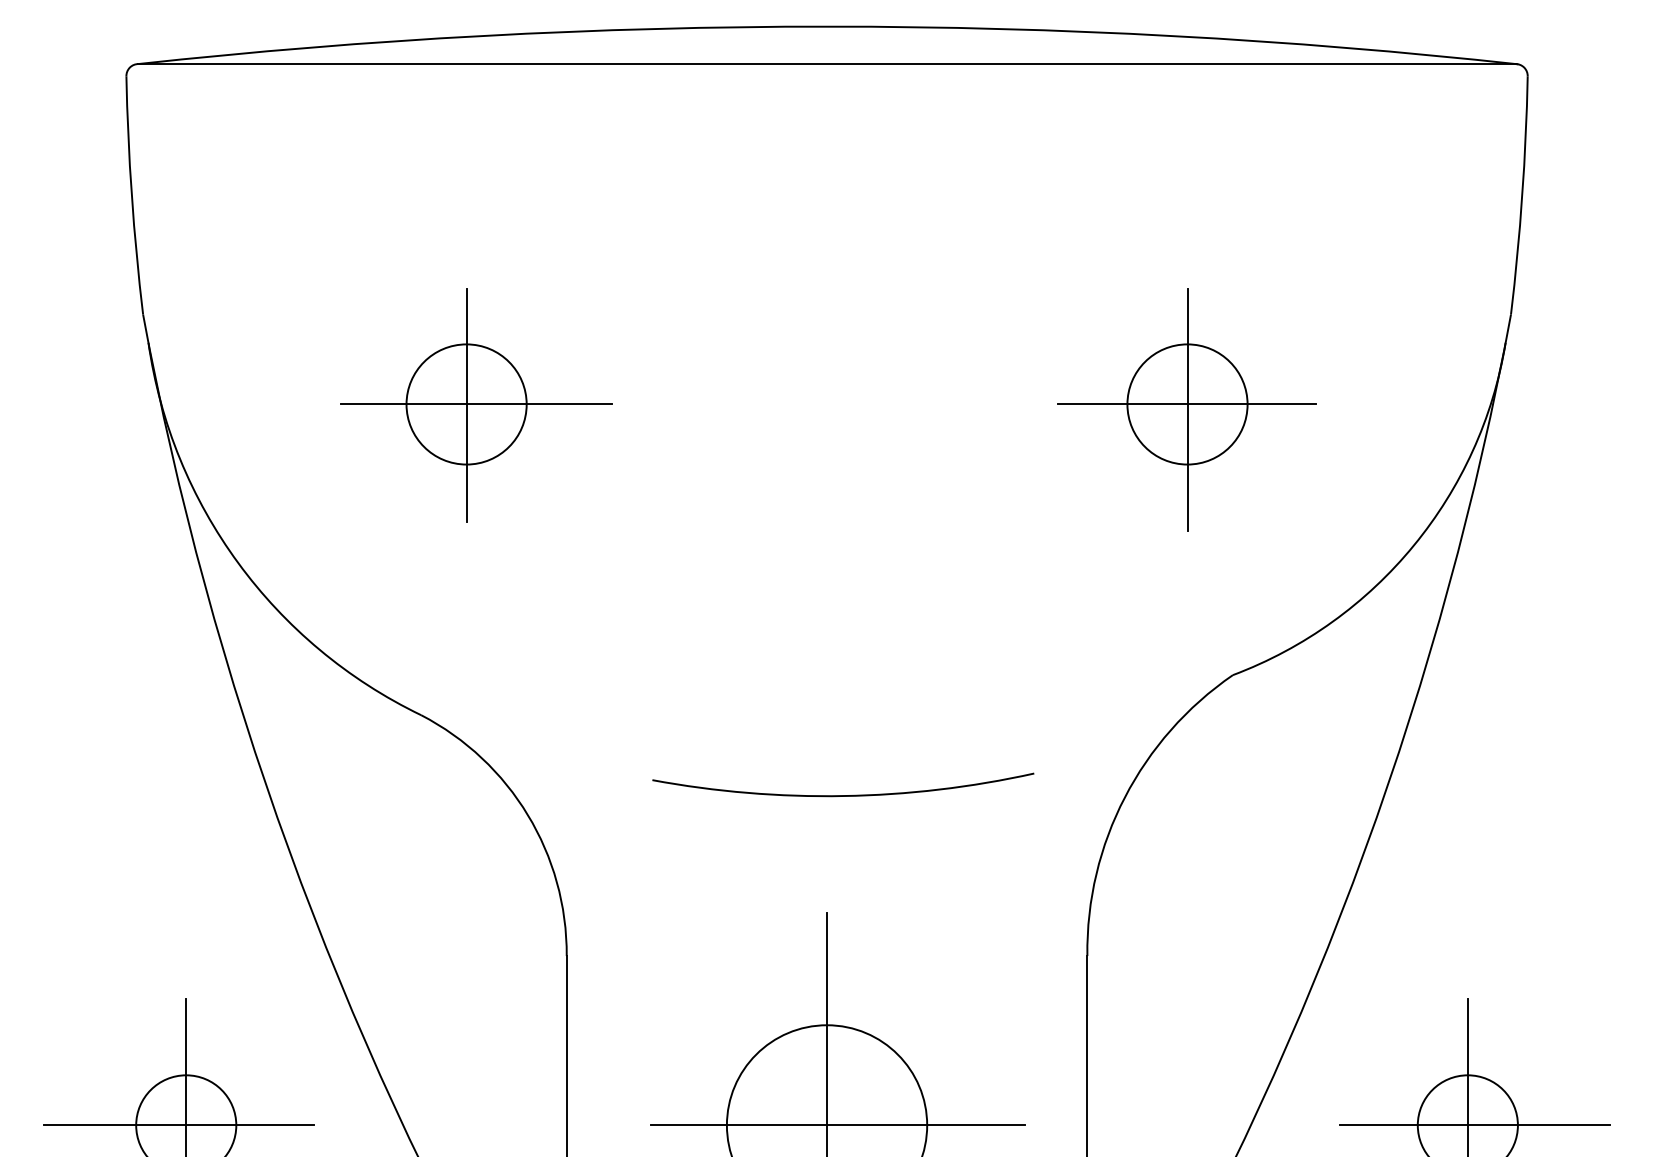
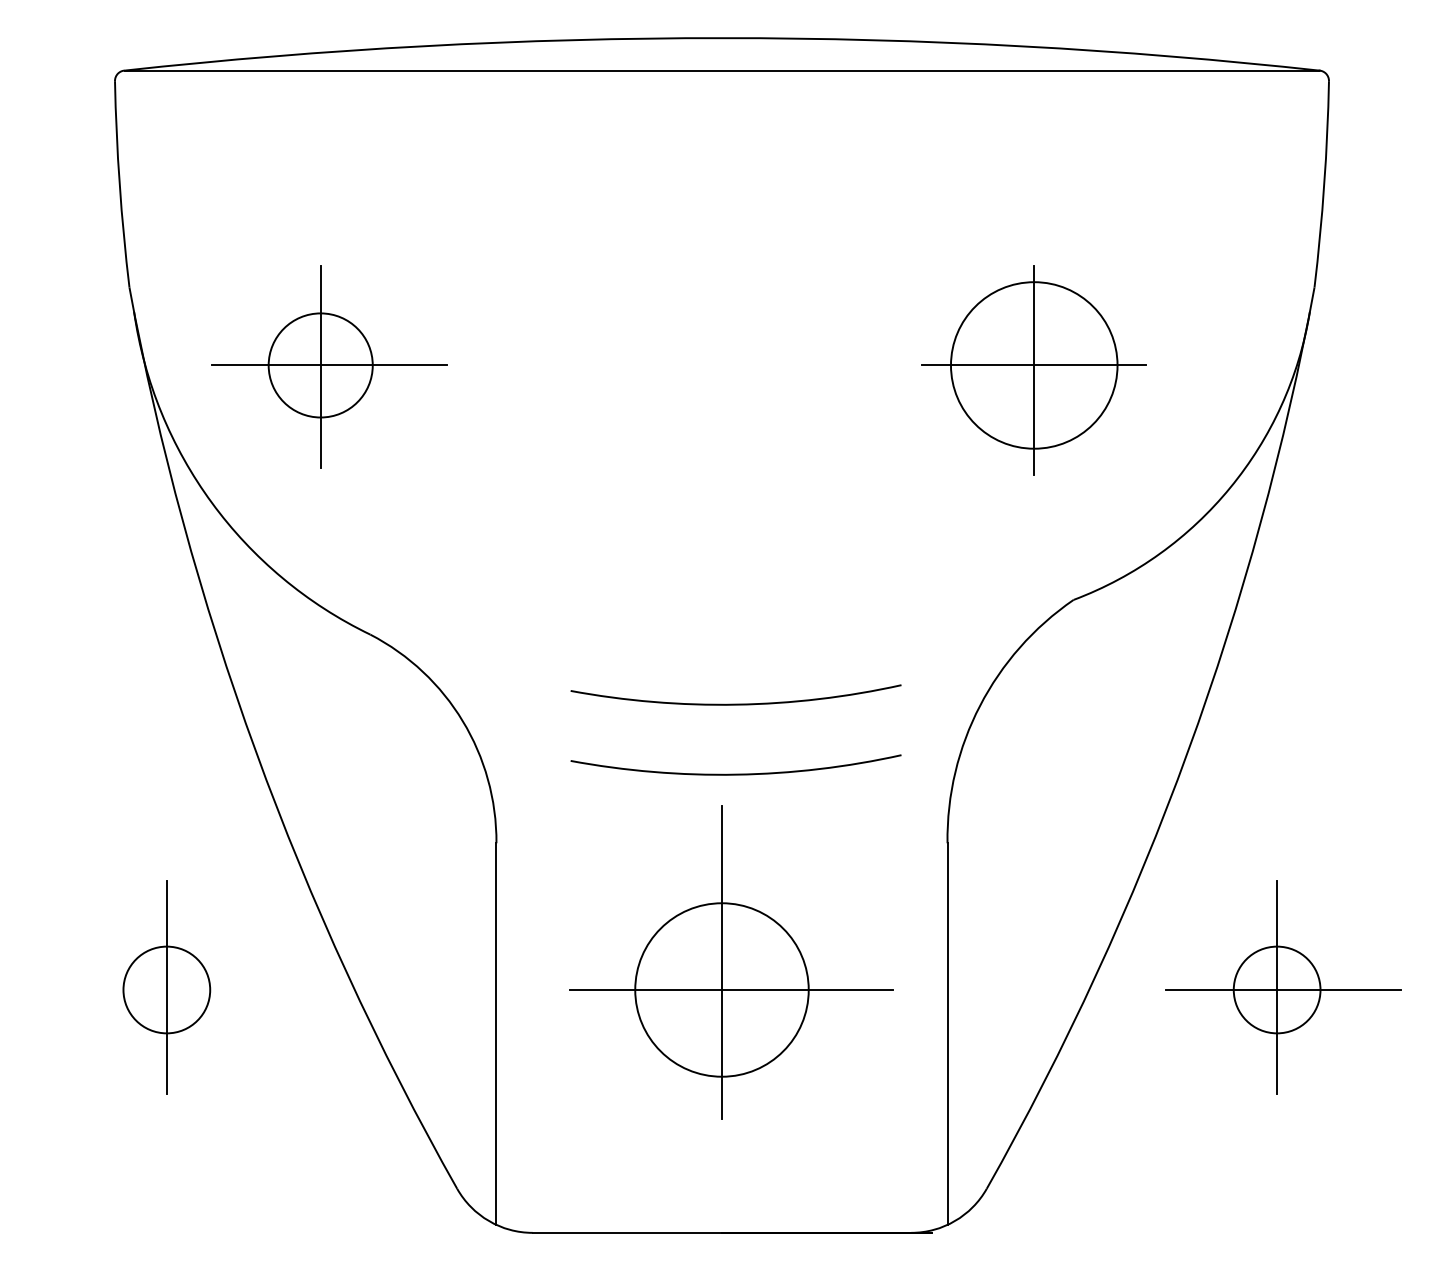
circle: (1187, 404) -> (1034, 365), size x1.6
part: (476, 405) -> (329, 366), moved
arc: (842, 875) -> (735, 773), added
line: (178, 1125) -> (160, 990), removed

